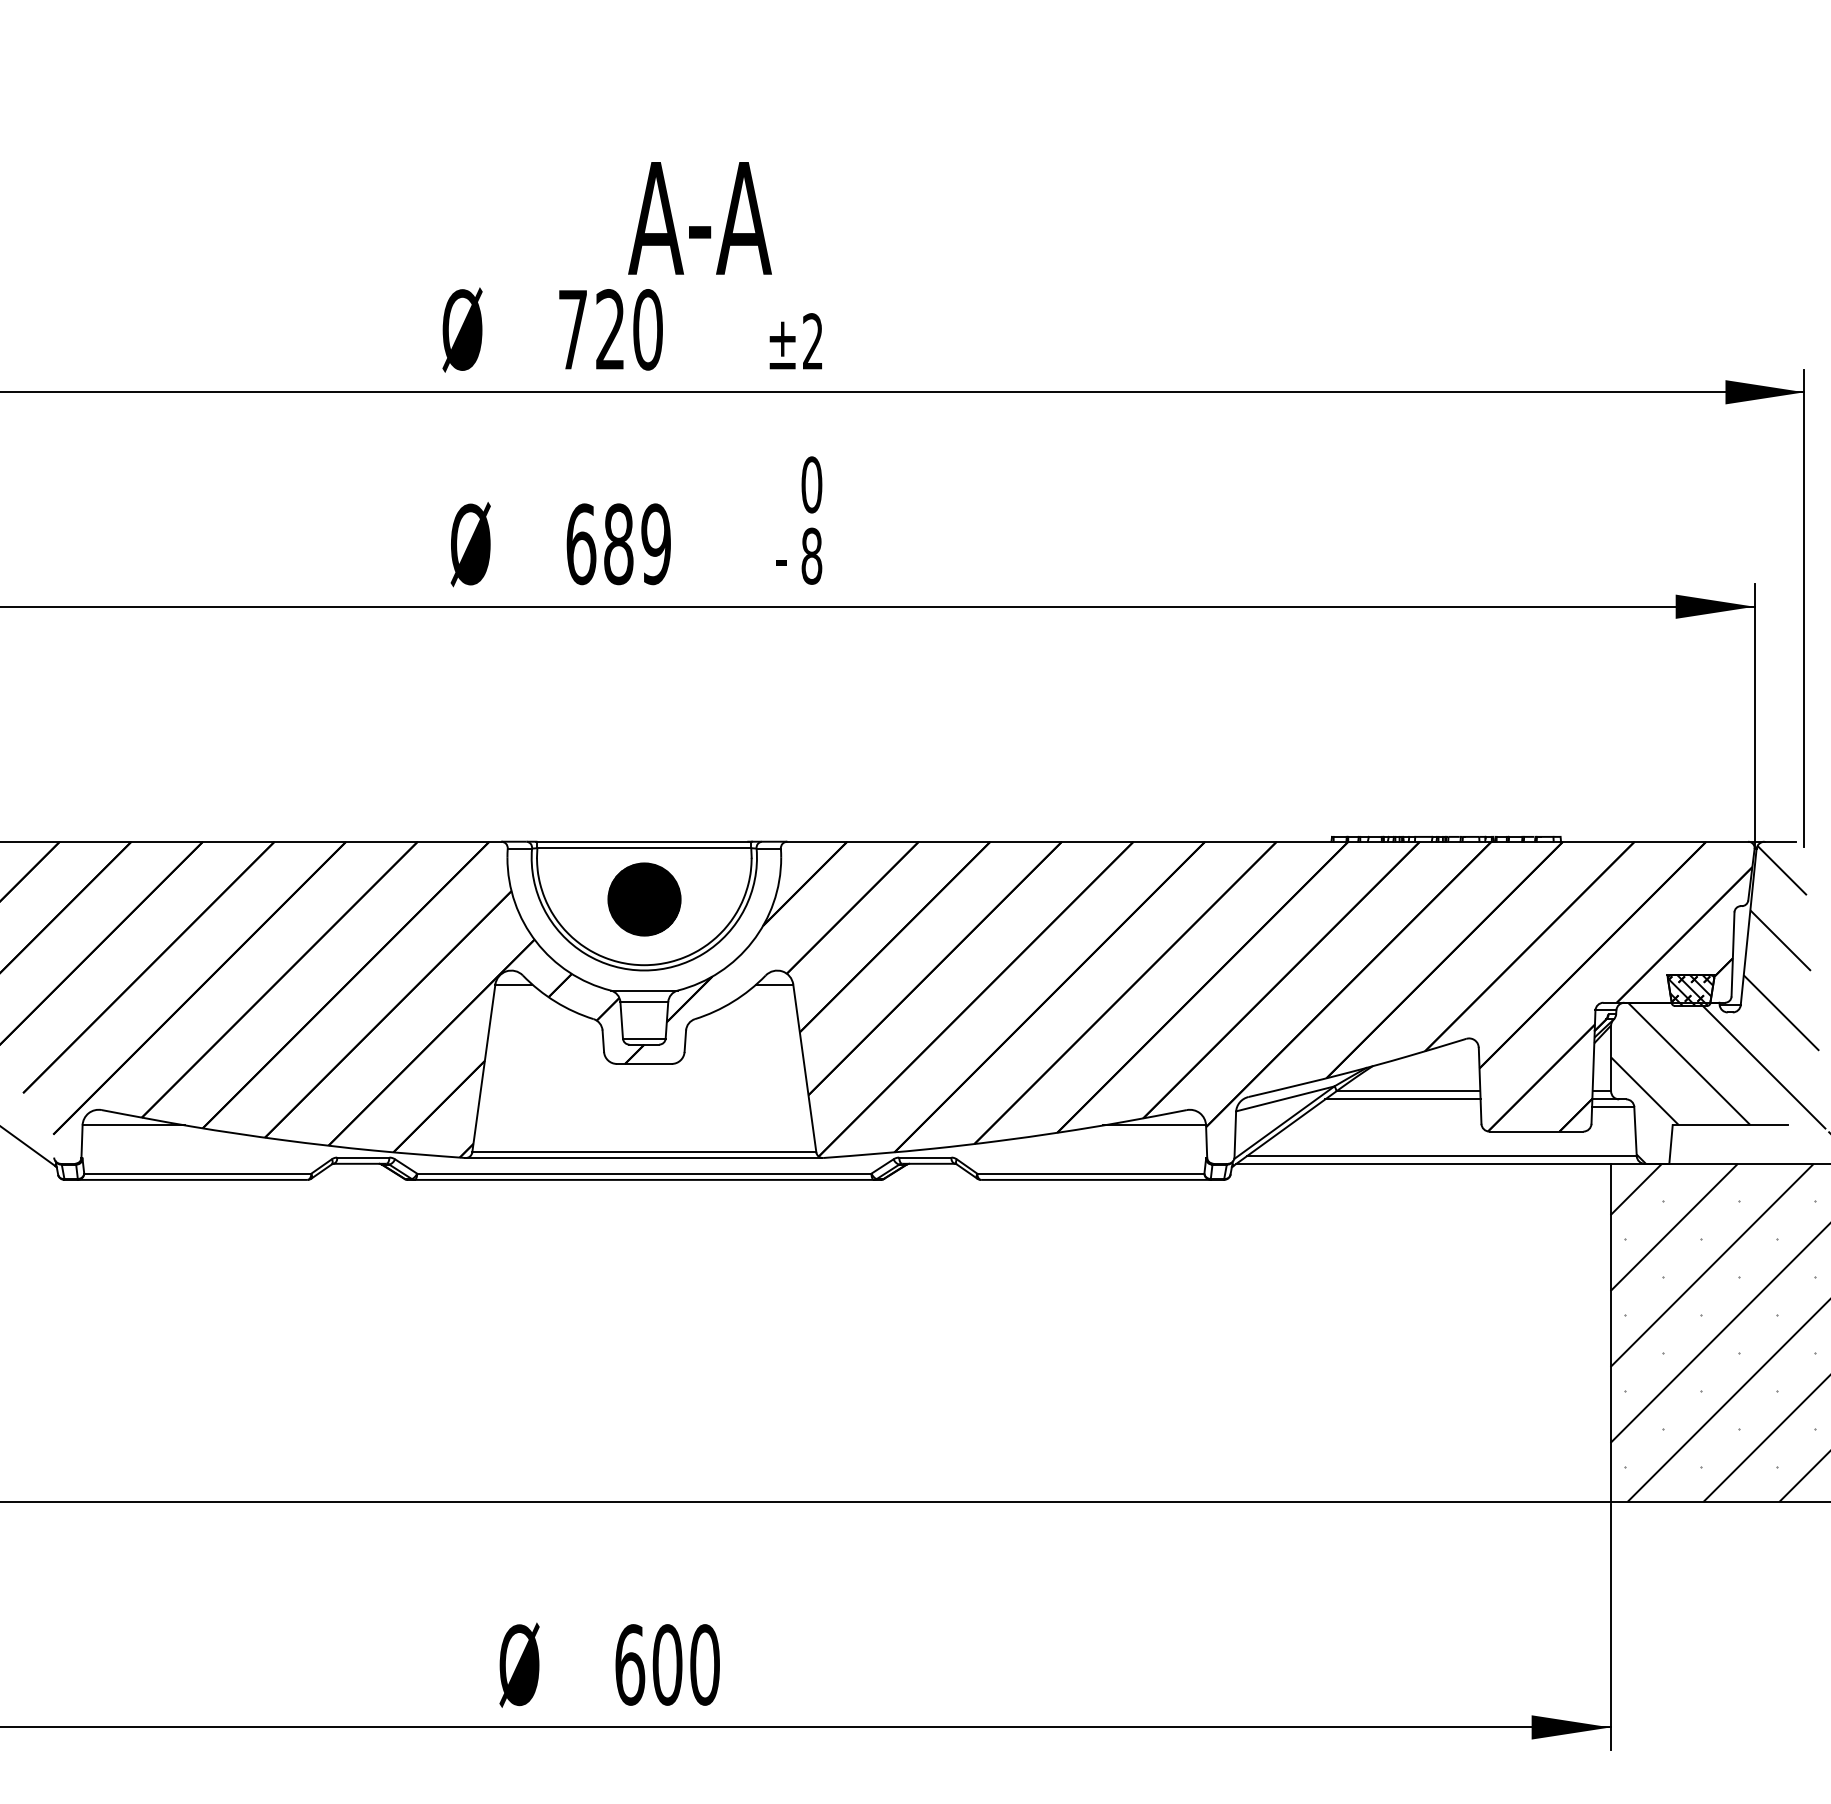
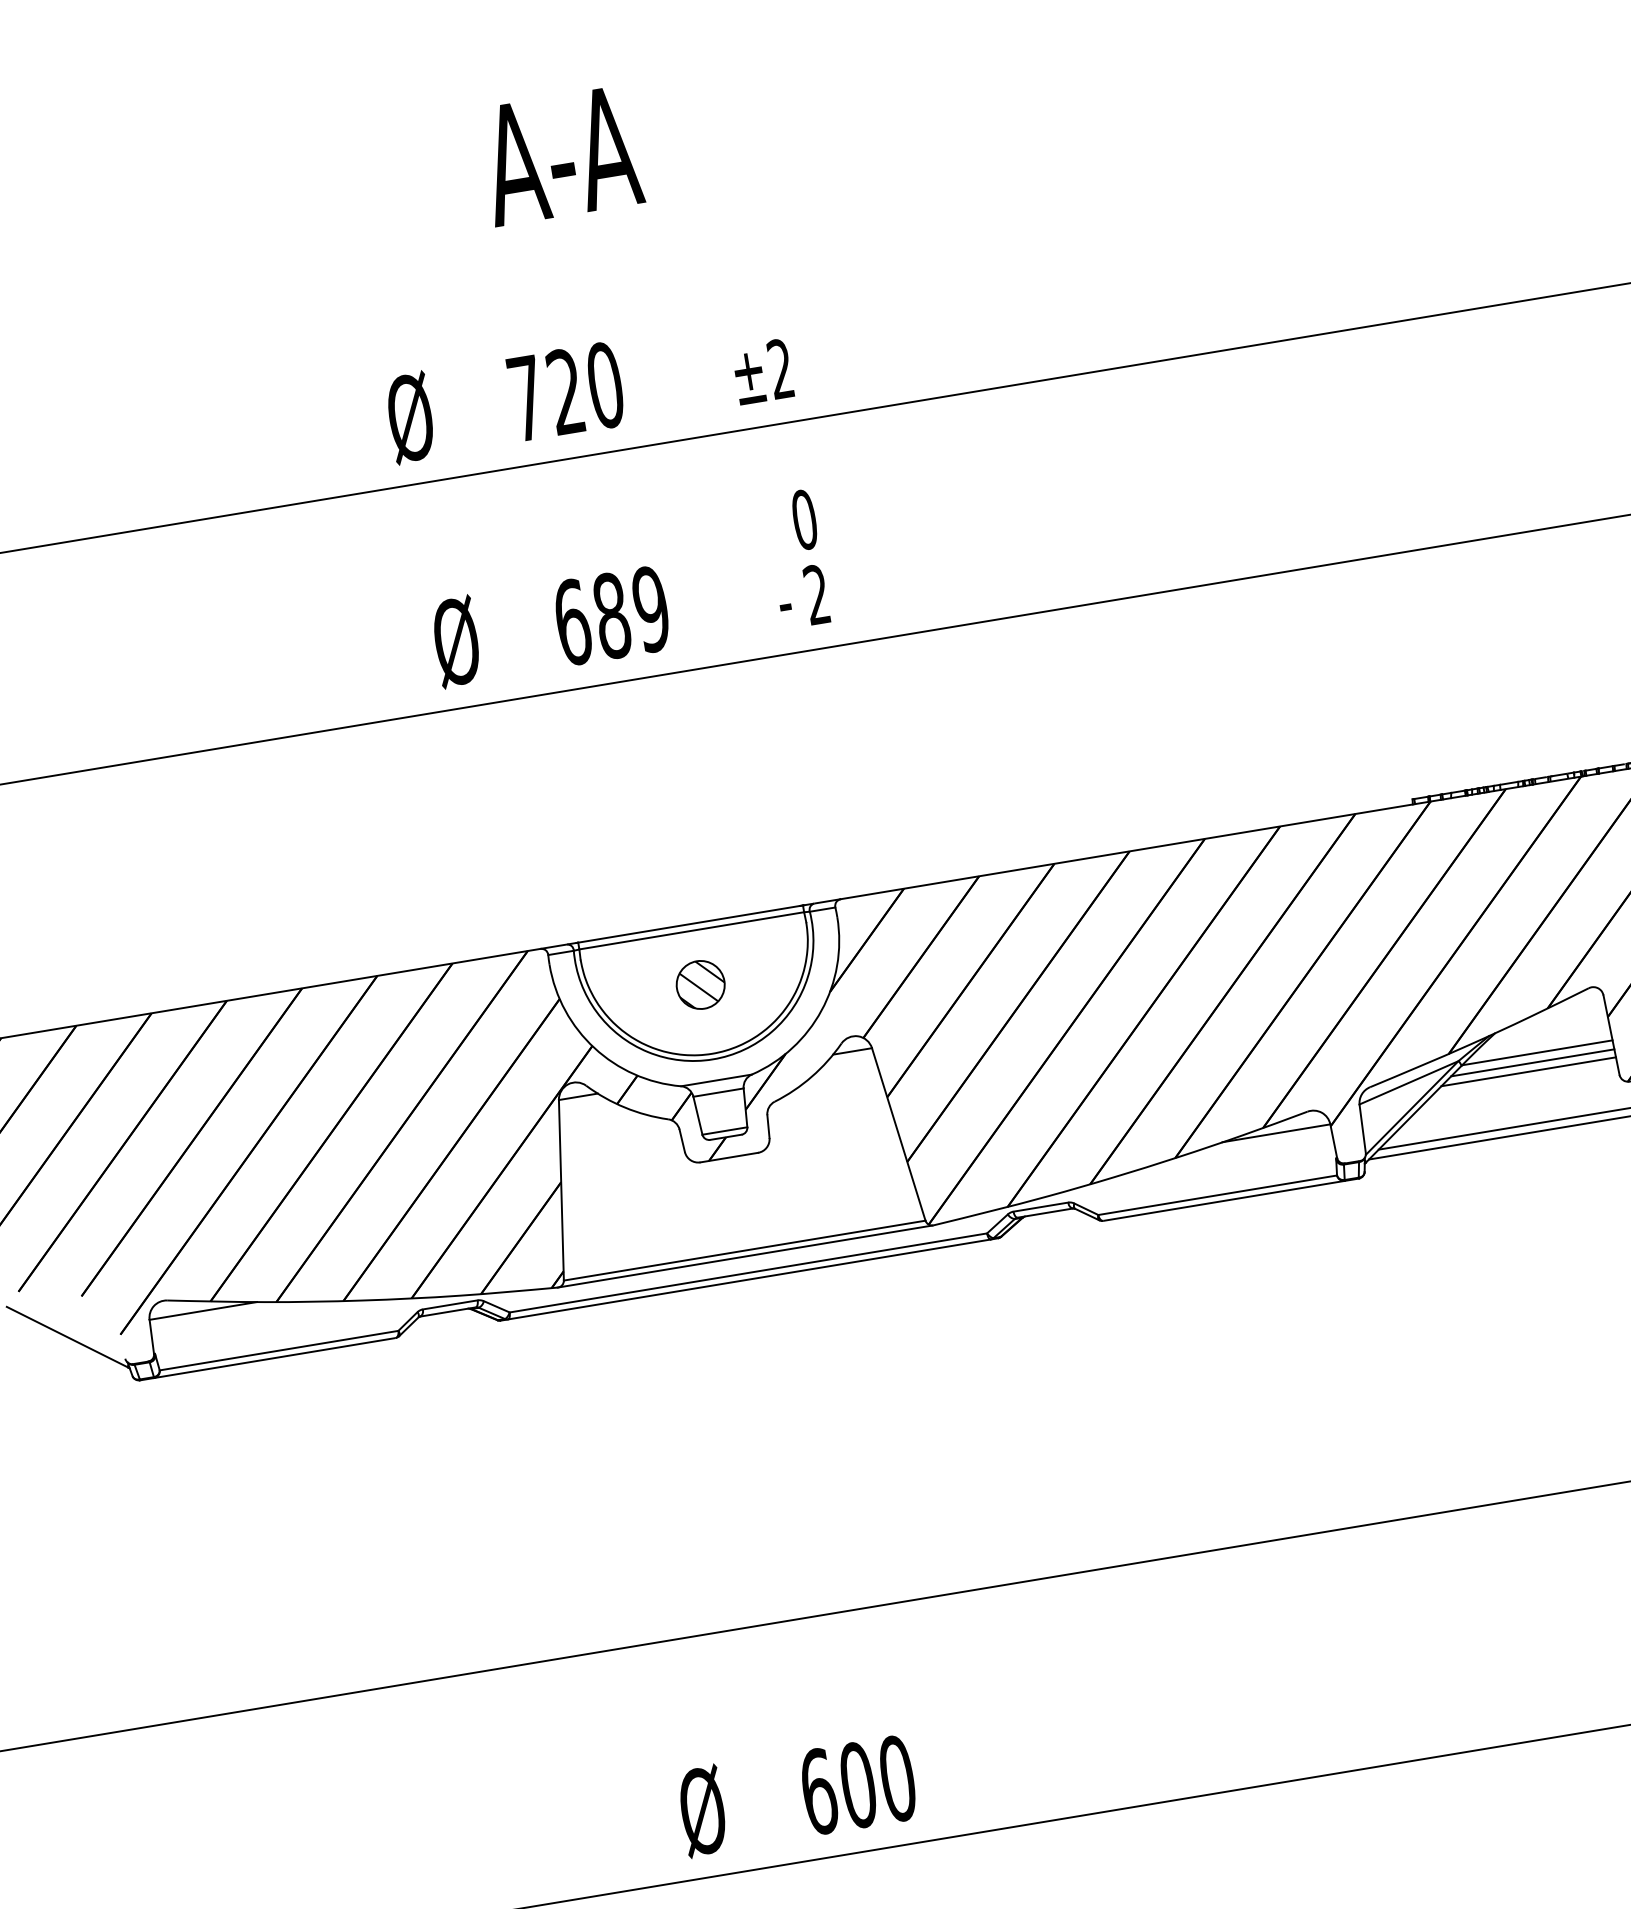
text: (699, 218) -> (560, 156), moved
text: (811, 555) -> (816, 594), 8 -> 2
part: (643, 899) -> (699, 984), size x0.62
line: (1397, 1107) -> (1528, 1072), added

